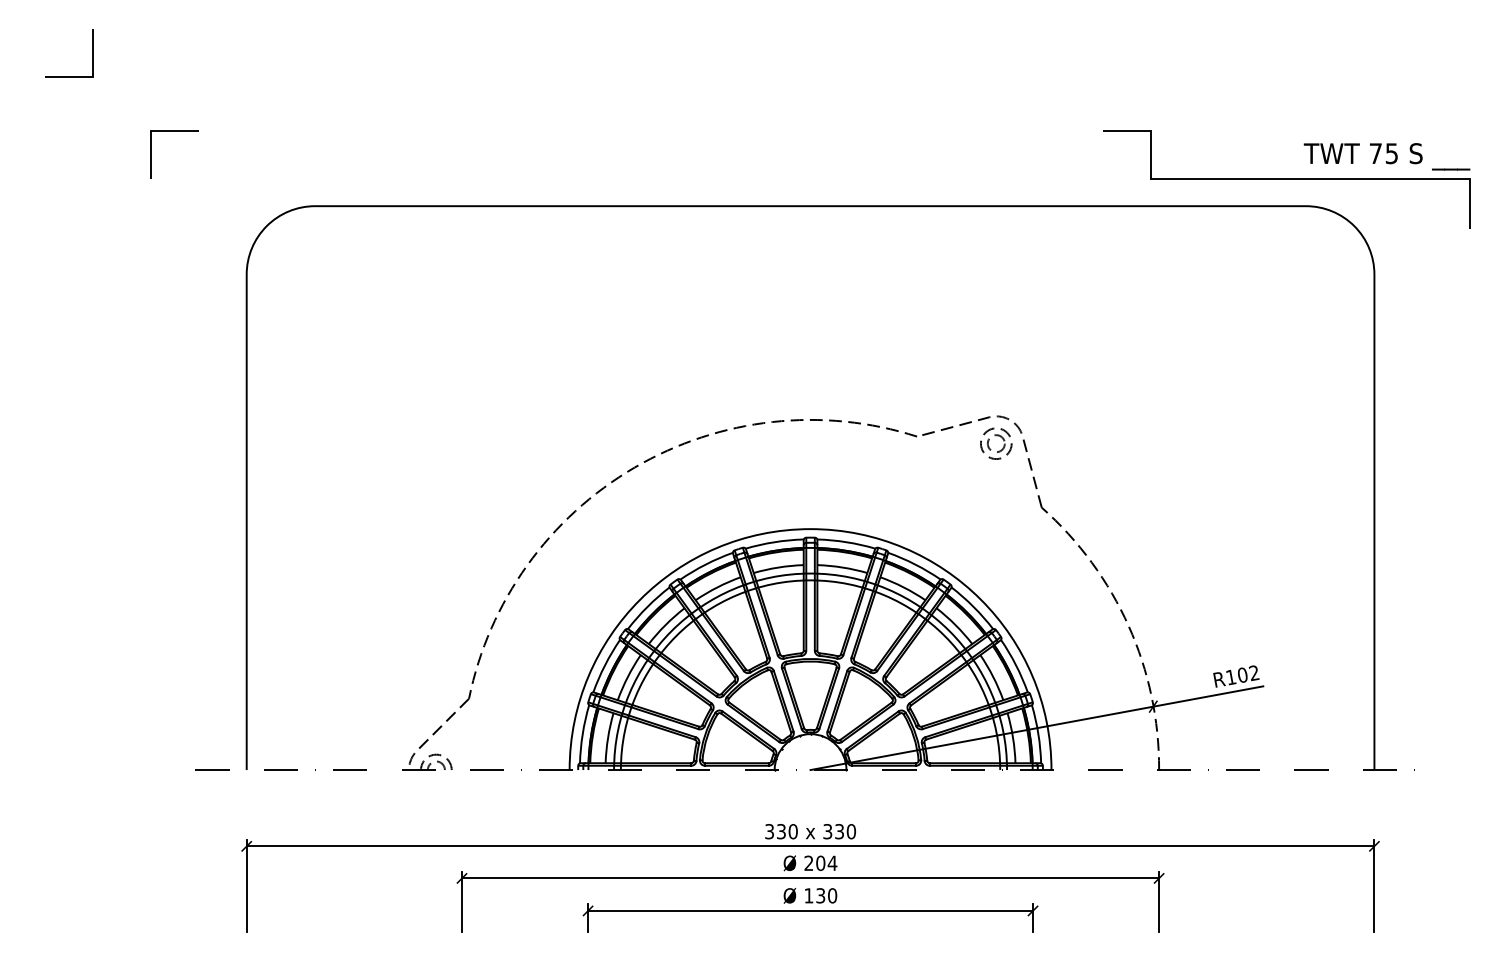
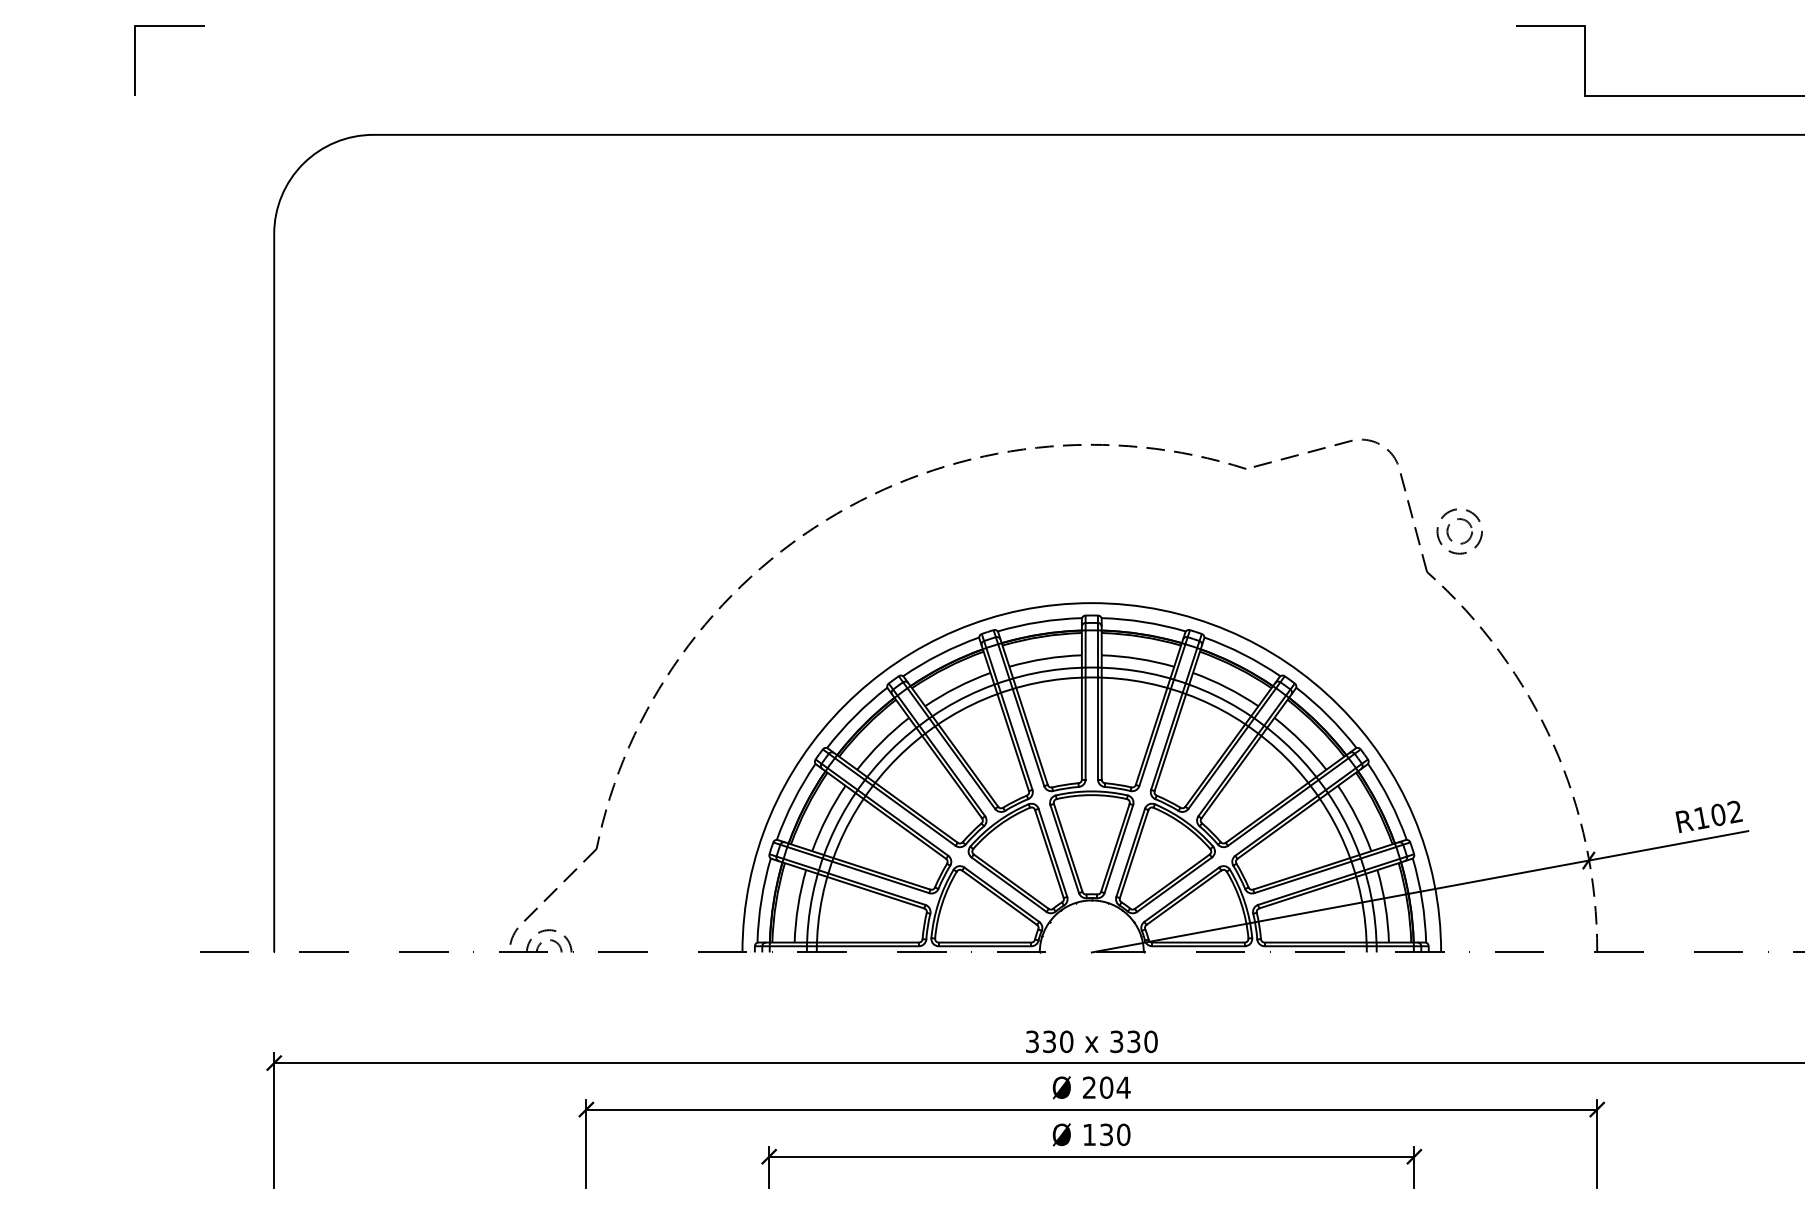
part: (996, 436) -> (1460, 521), moved

